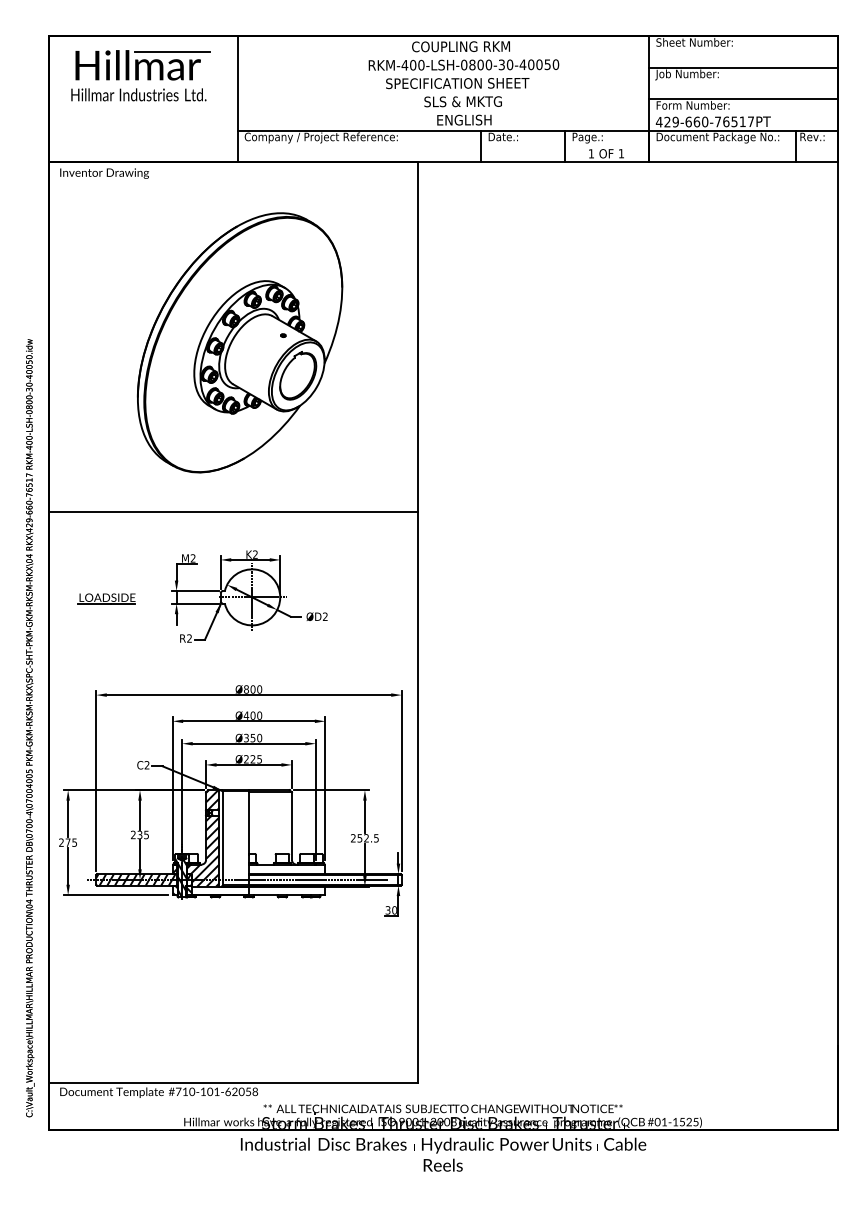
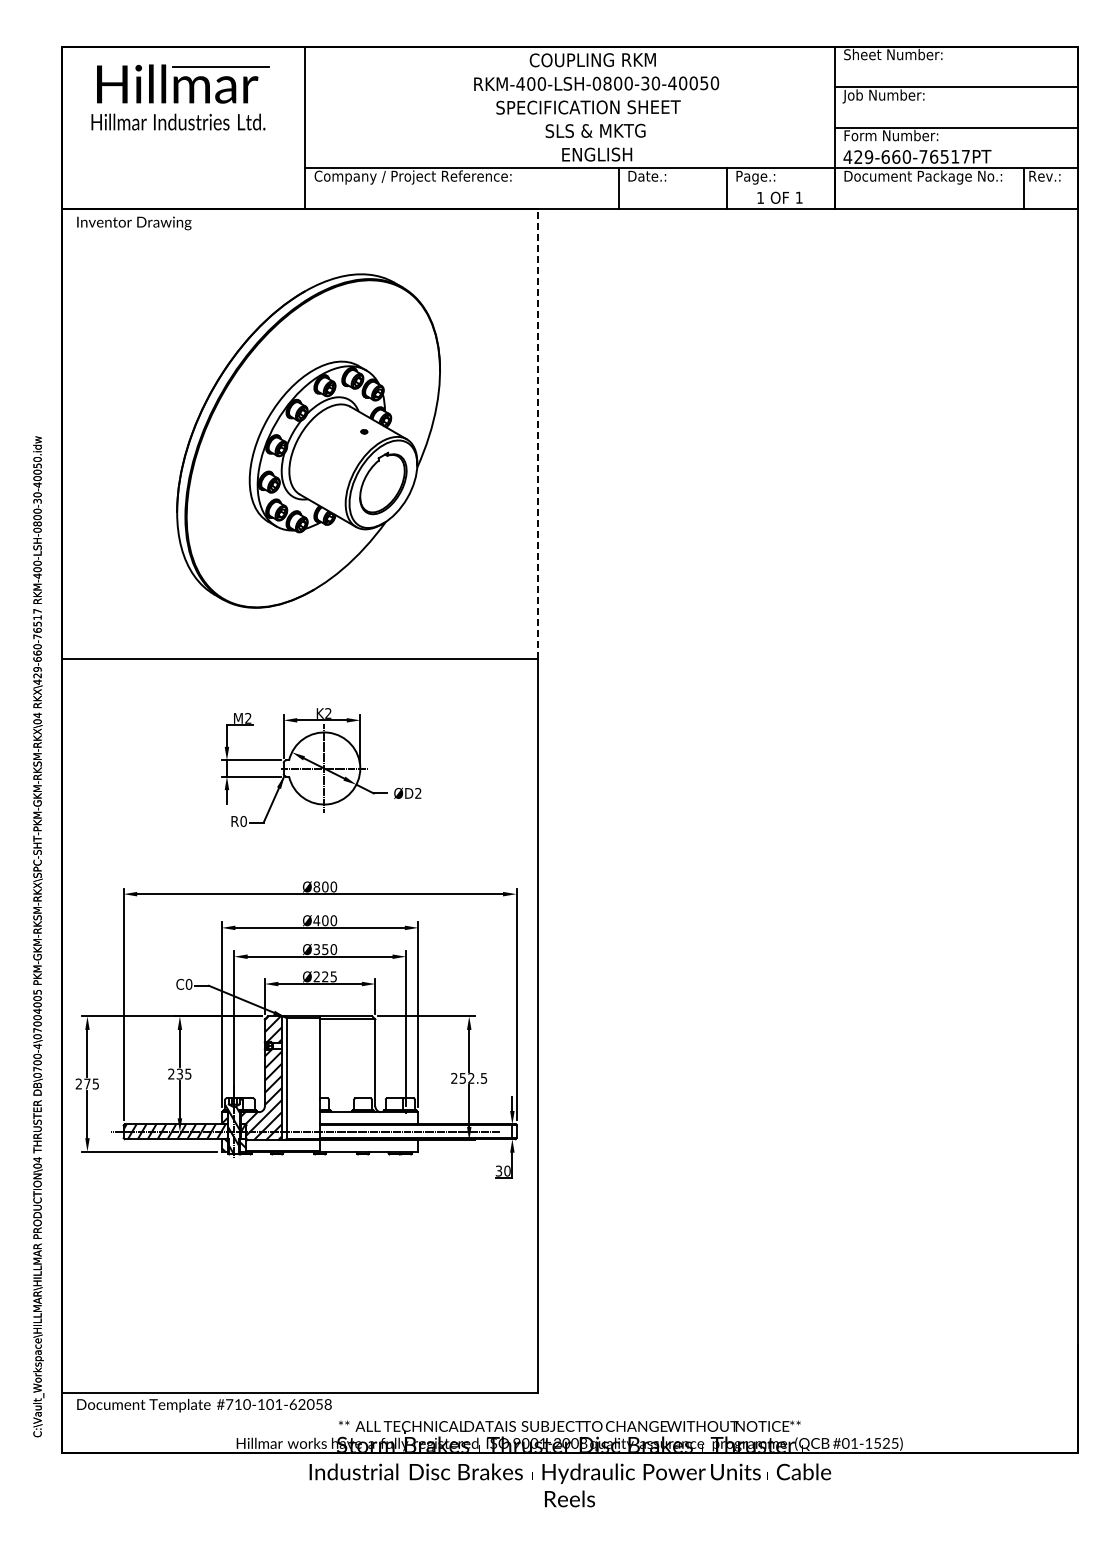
line: (418, 336) -> (537, 433), solid -> dashed
part: (107, 598) -> (137, 770), removed
text: (189, 638) -> (243, 821), R2 -> R0
text: (146, 765) -> (188, 984), C2 -> C0

